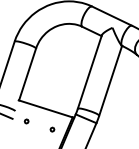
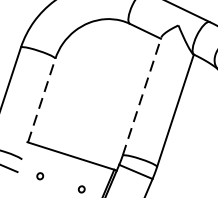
line: (89, 71) -> (141, 95), solid -> dashed
line: (27, 74) -> (41, 100), solid -> dashed

